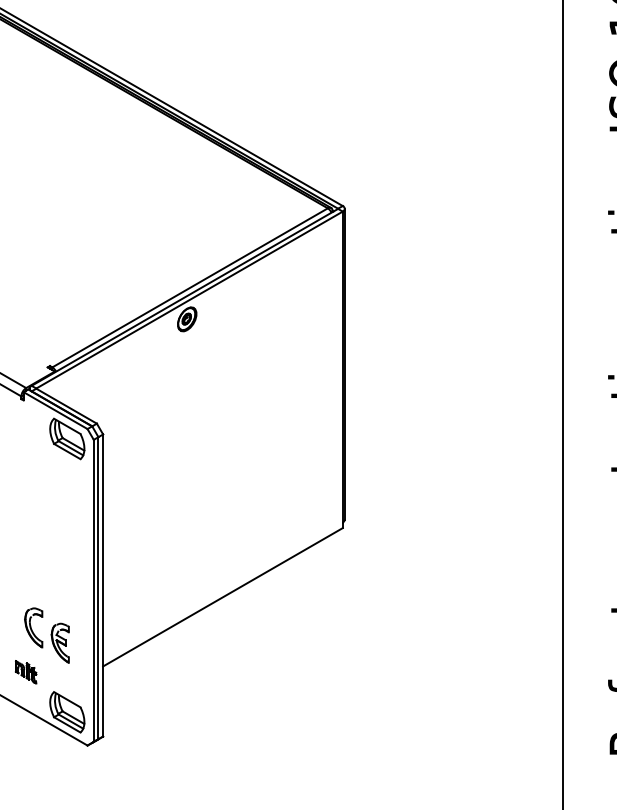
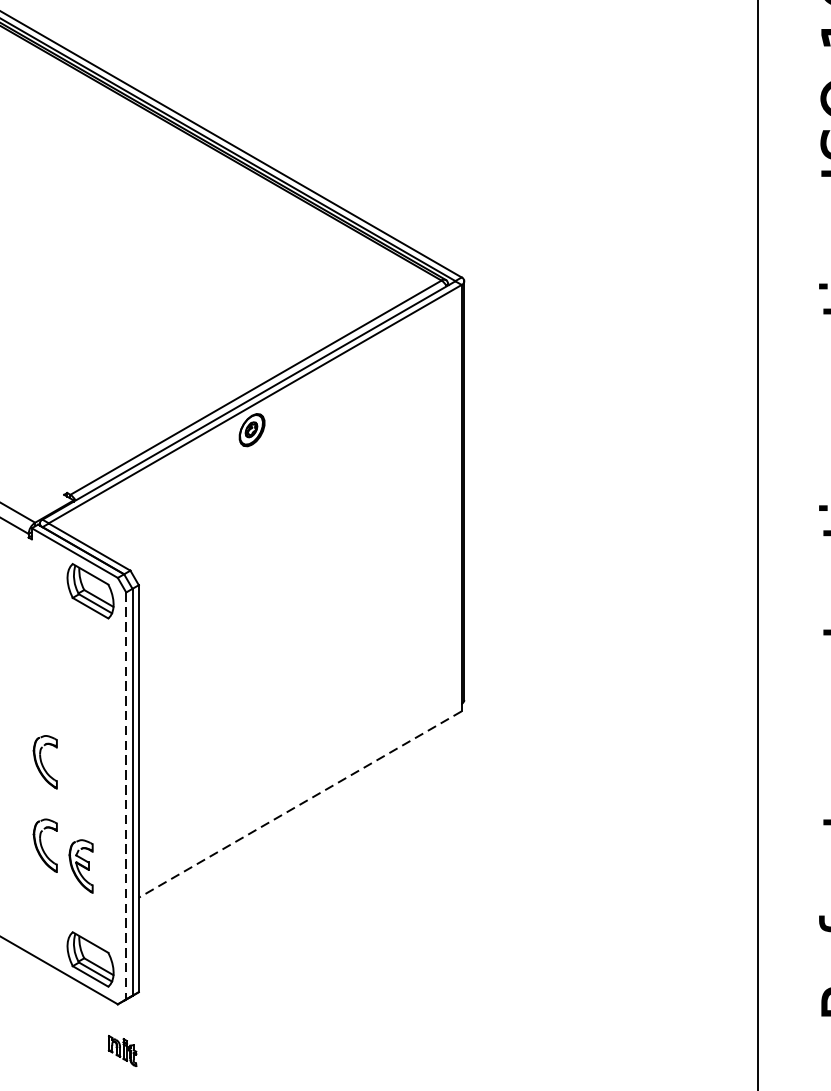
part: (33, 565) -> (45, 761), added
line: (93, 591) -> (125, 796), solid -> dashed
line: (222, 597) -> (299, 804), solid -> dashed
part: (25, 672) -> (121, 1051), moved

